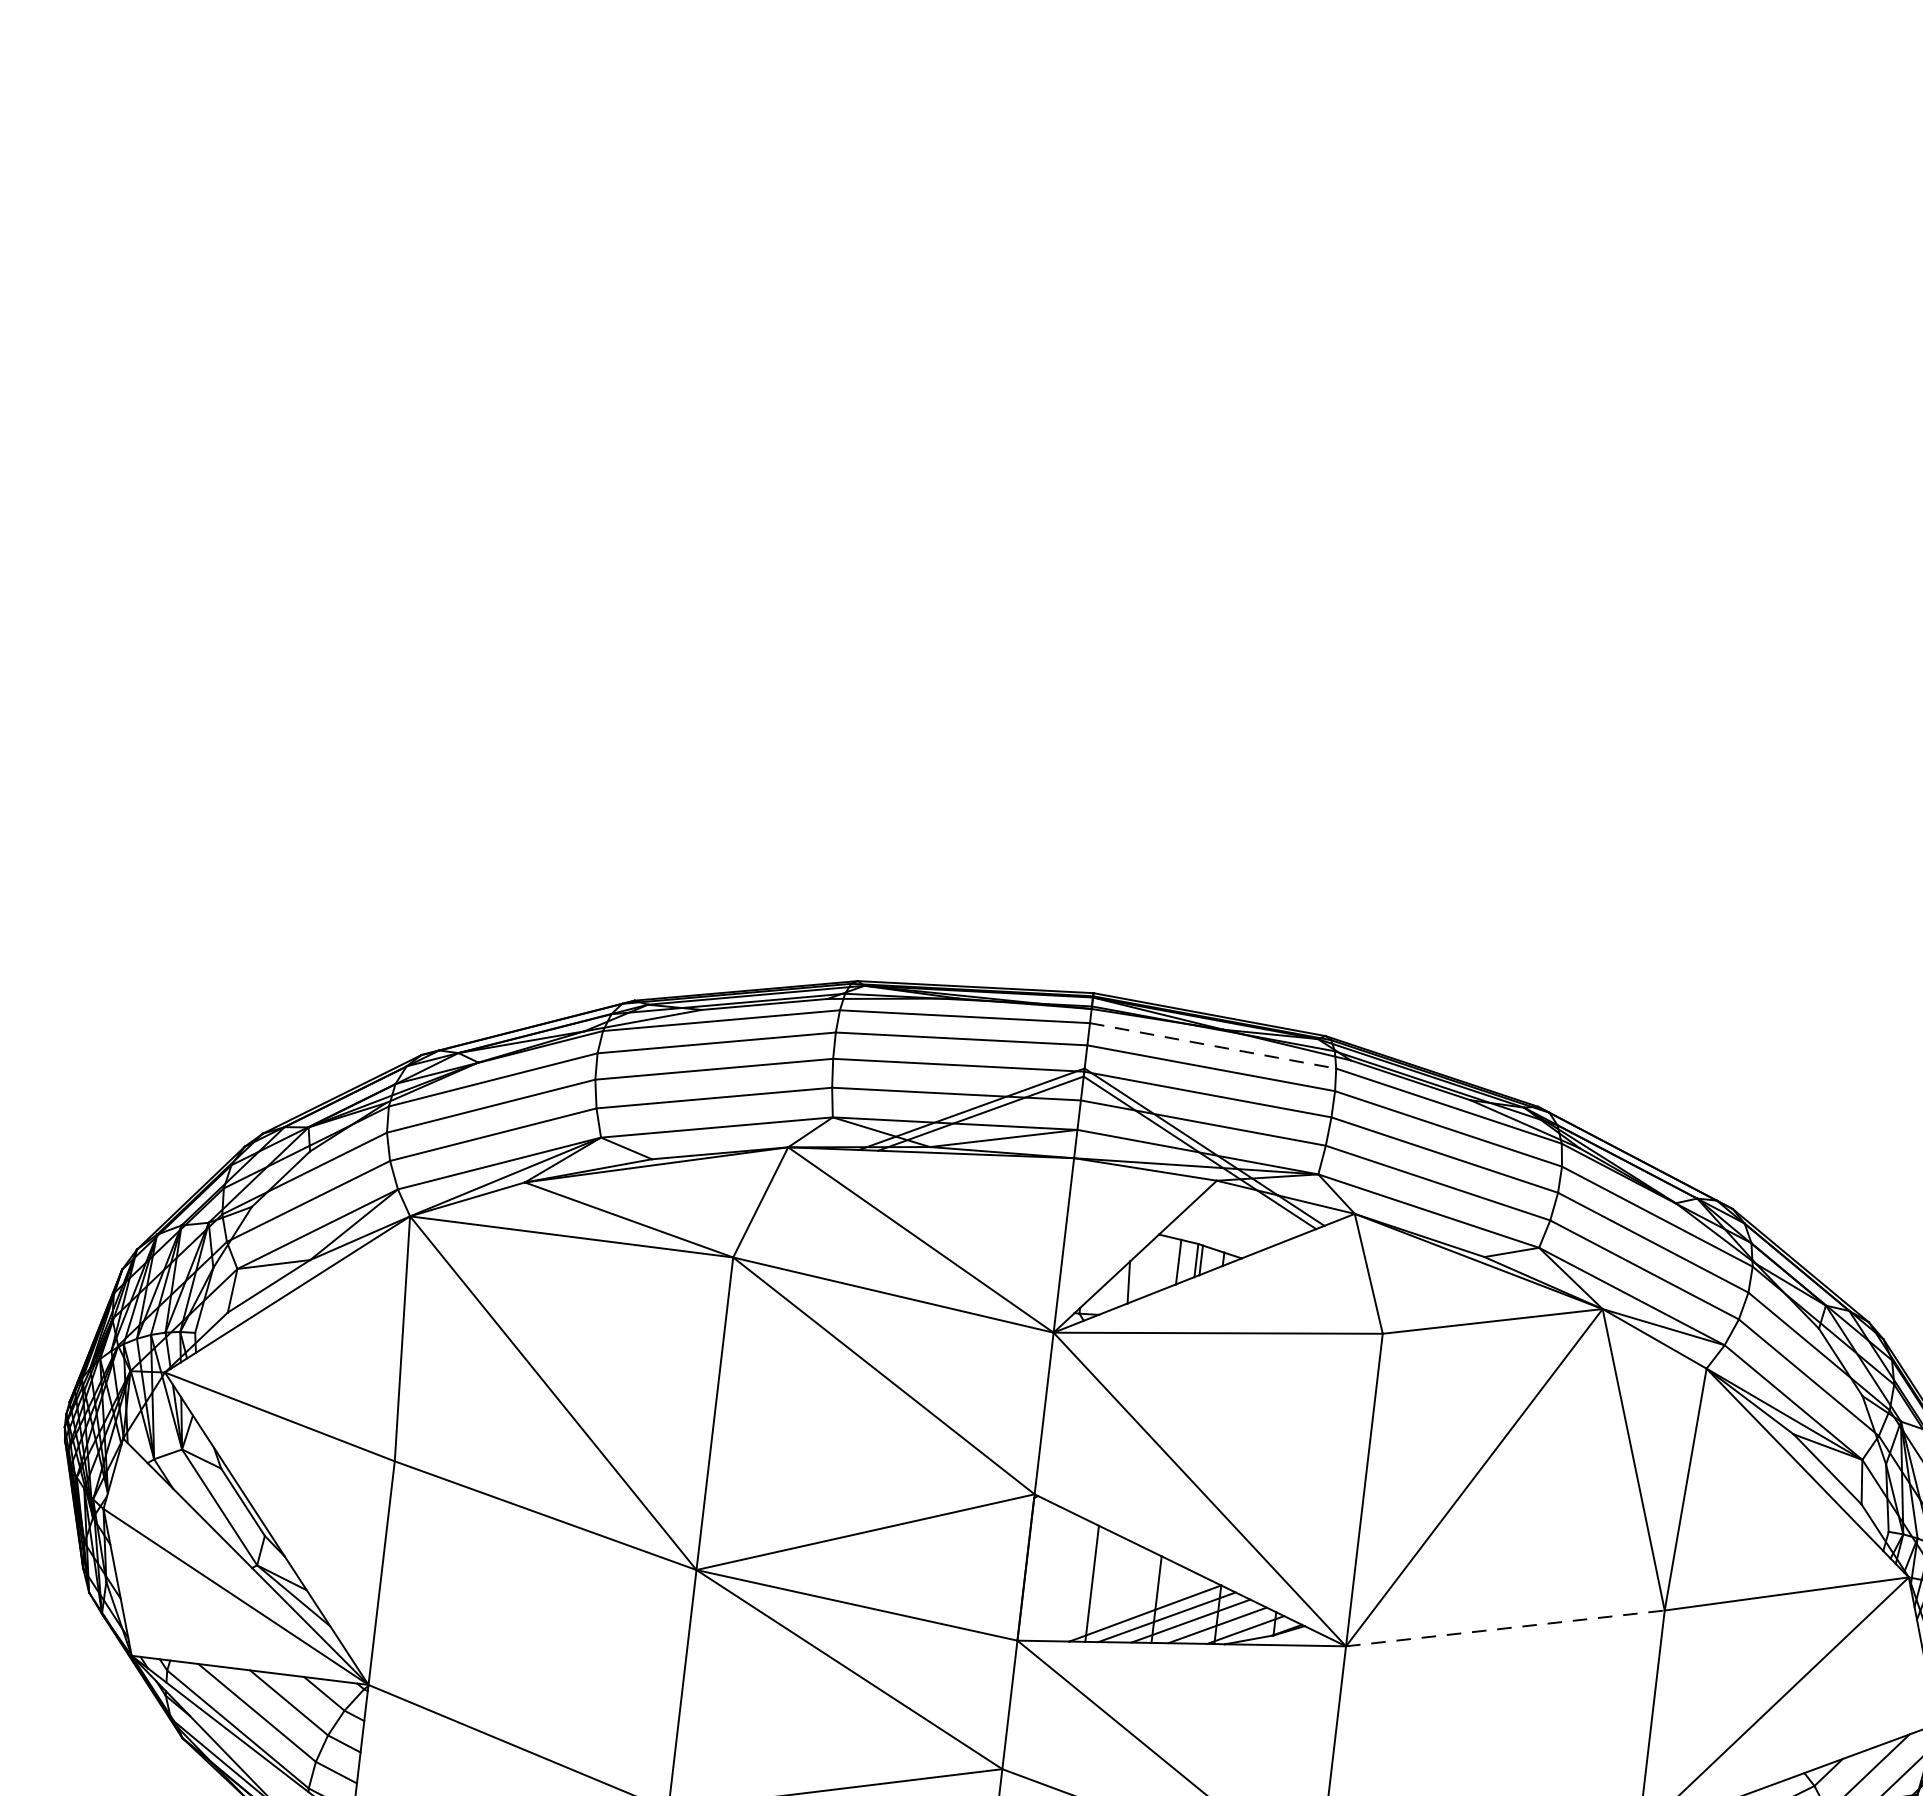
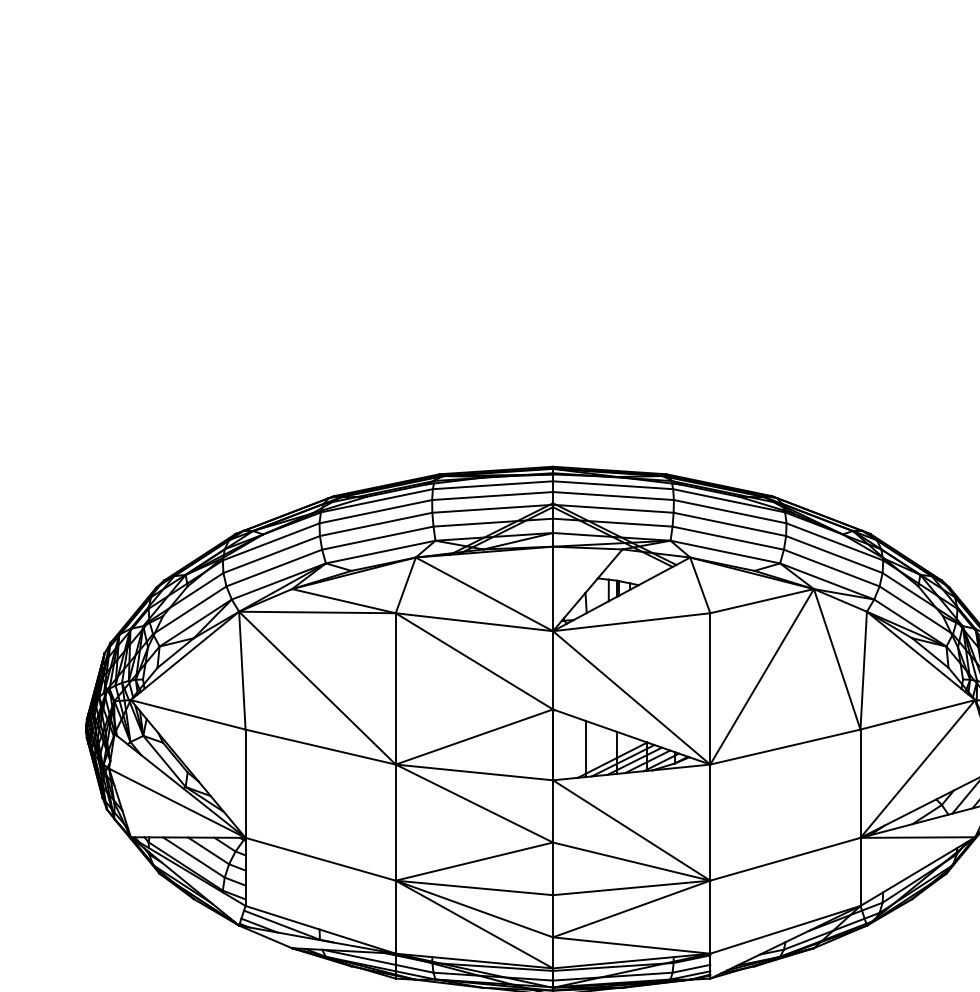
line: (1213, 1046) -> (613, 485), dashed -> solid
line: (1505, 1627) -> (785, 746), dashed -> solid

